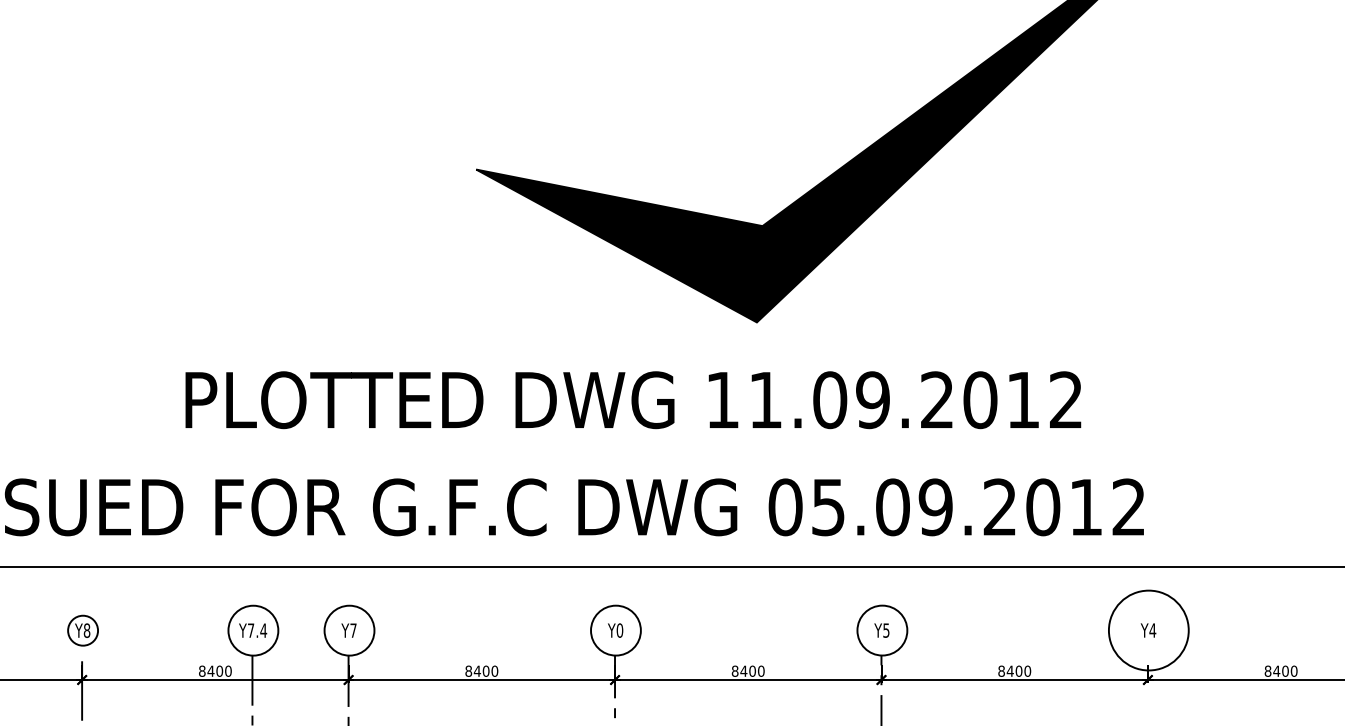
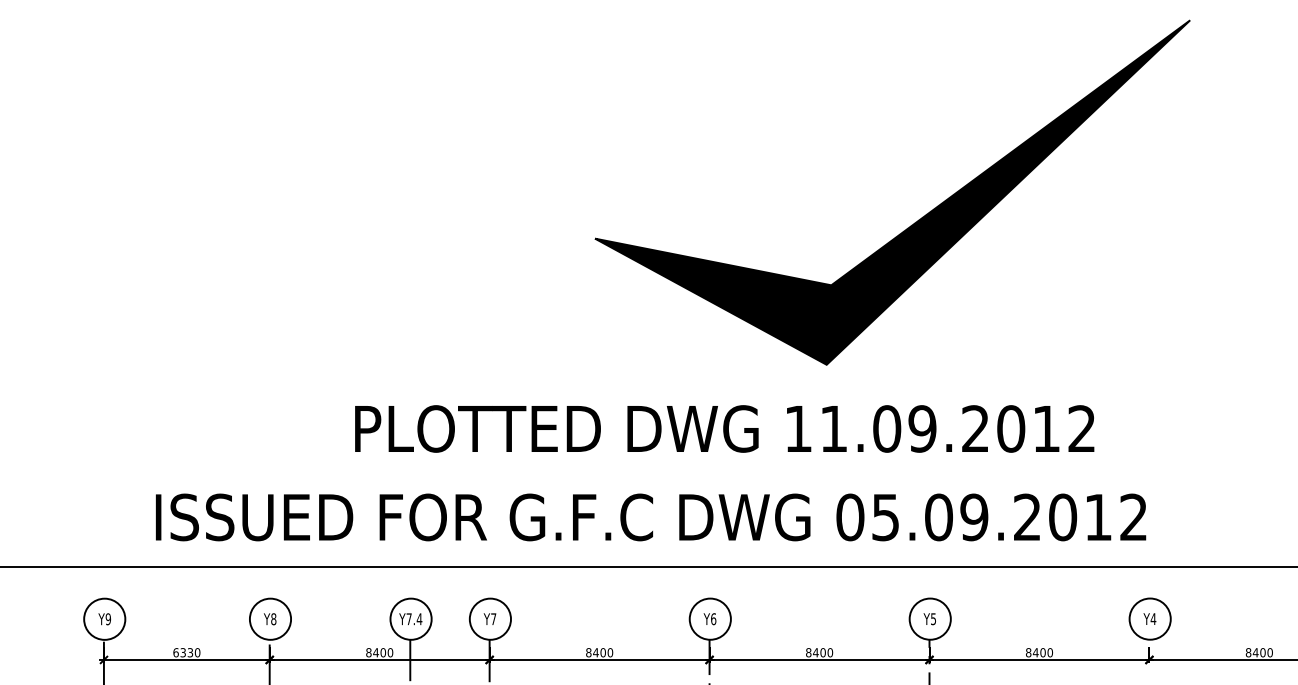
circle: (83, 629) -> (270, 618), size x1.67
text: (619, 629) -> (713, 618), Y0 -> Y6
circle: (1148, 629) -> (1149, 618), size x0.62

